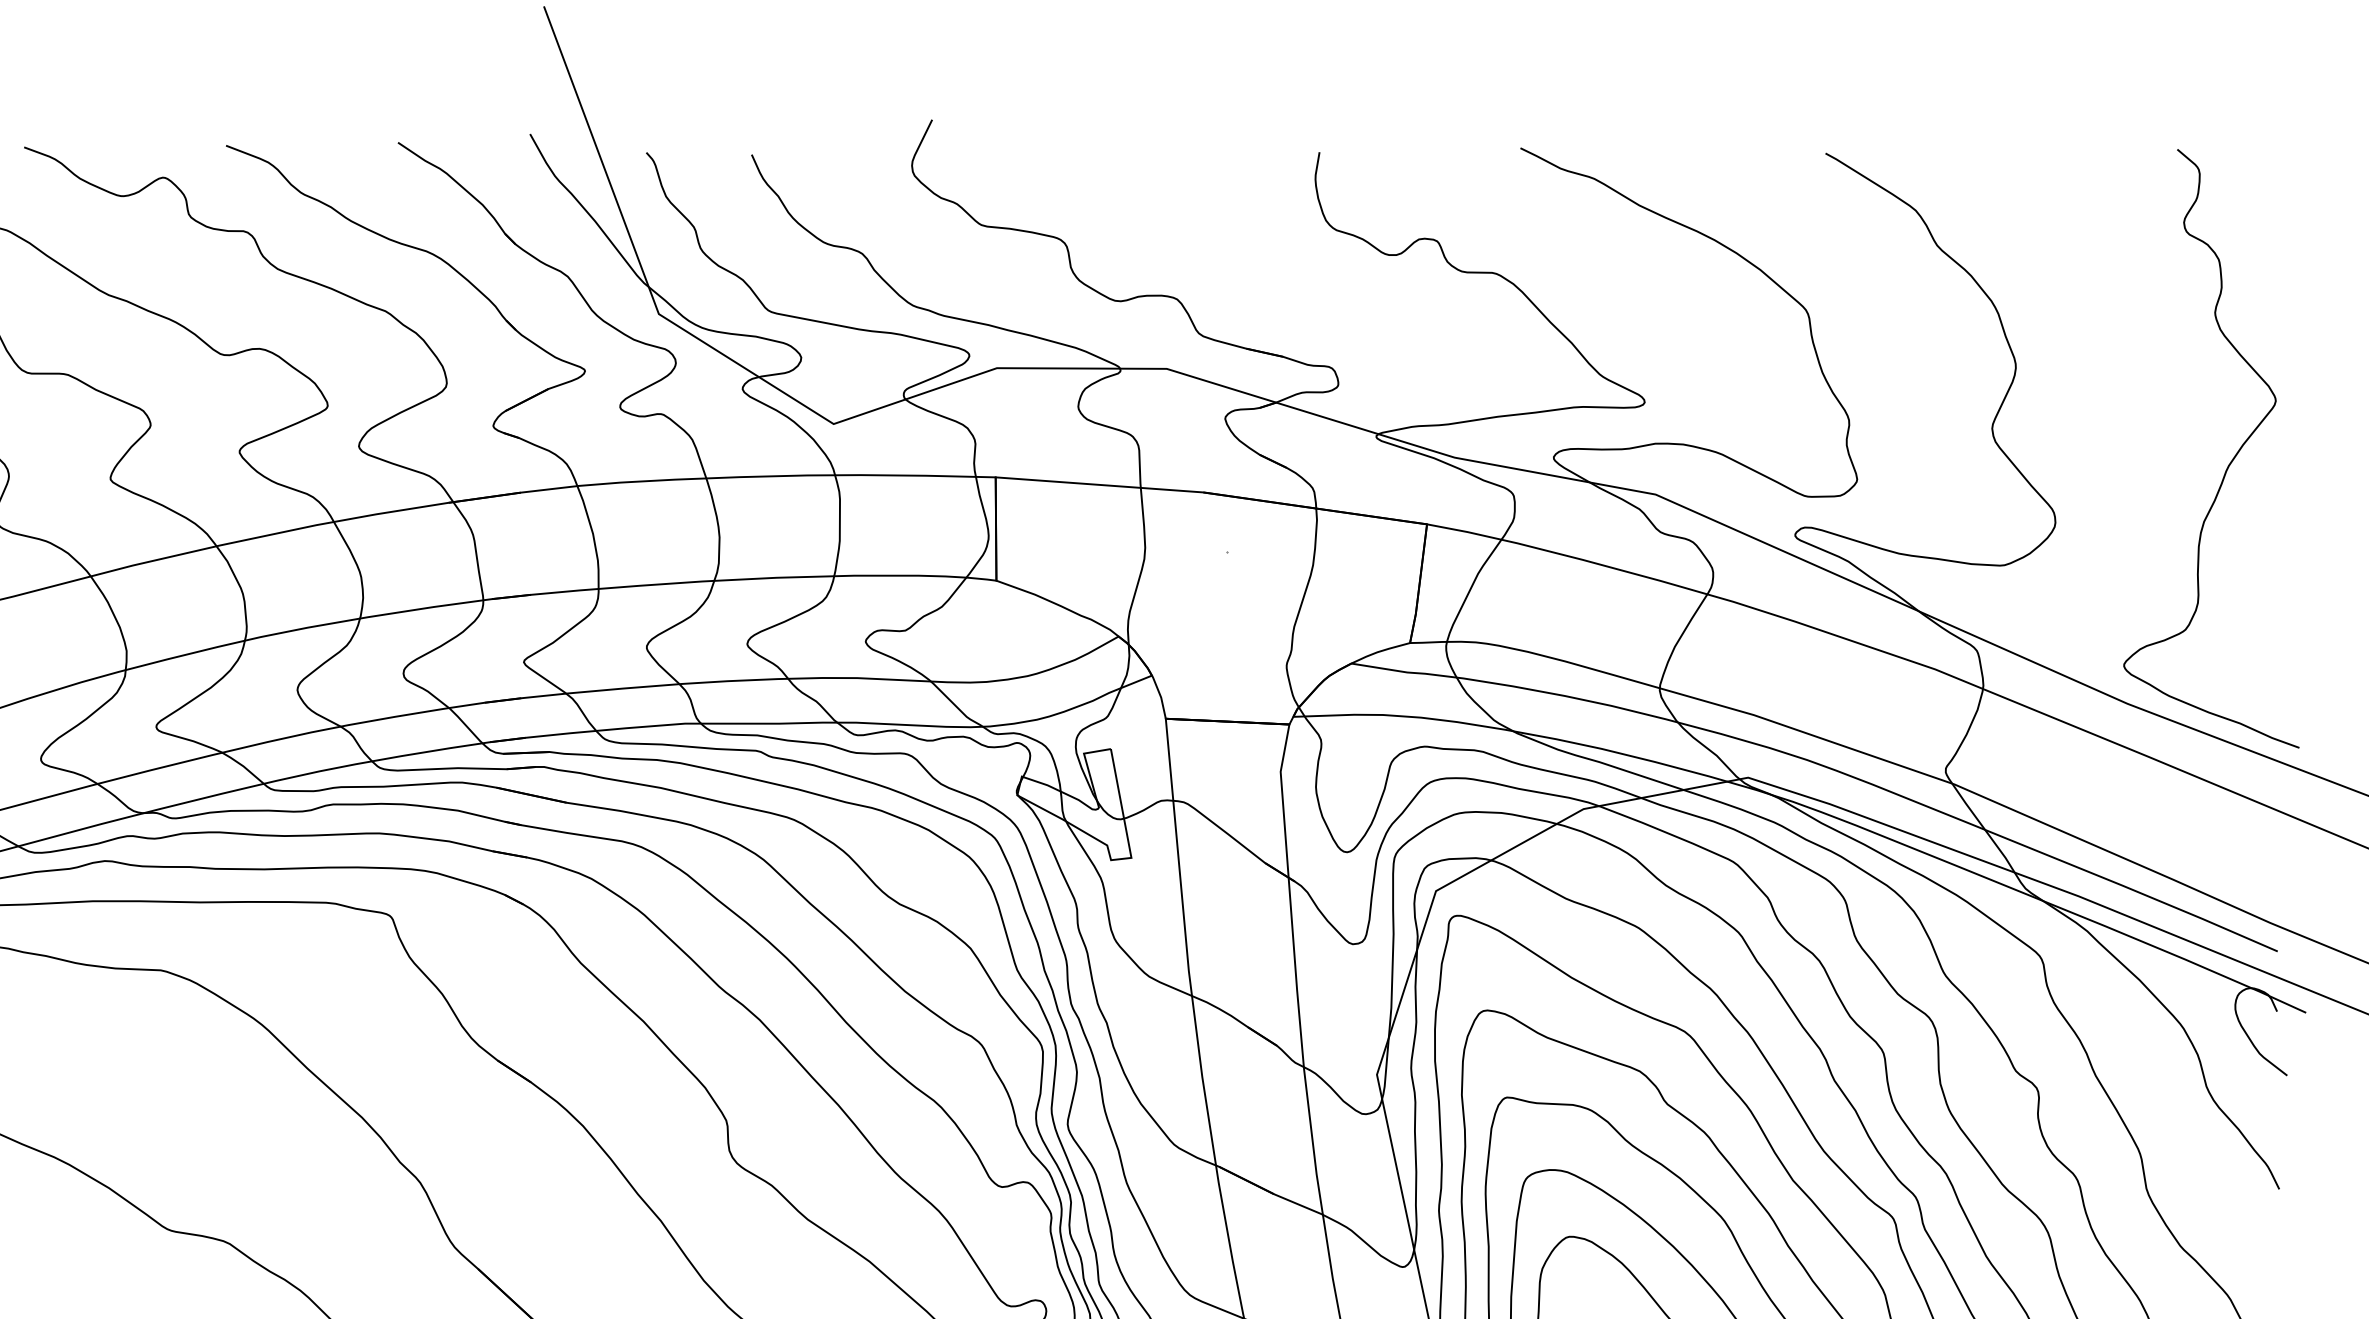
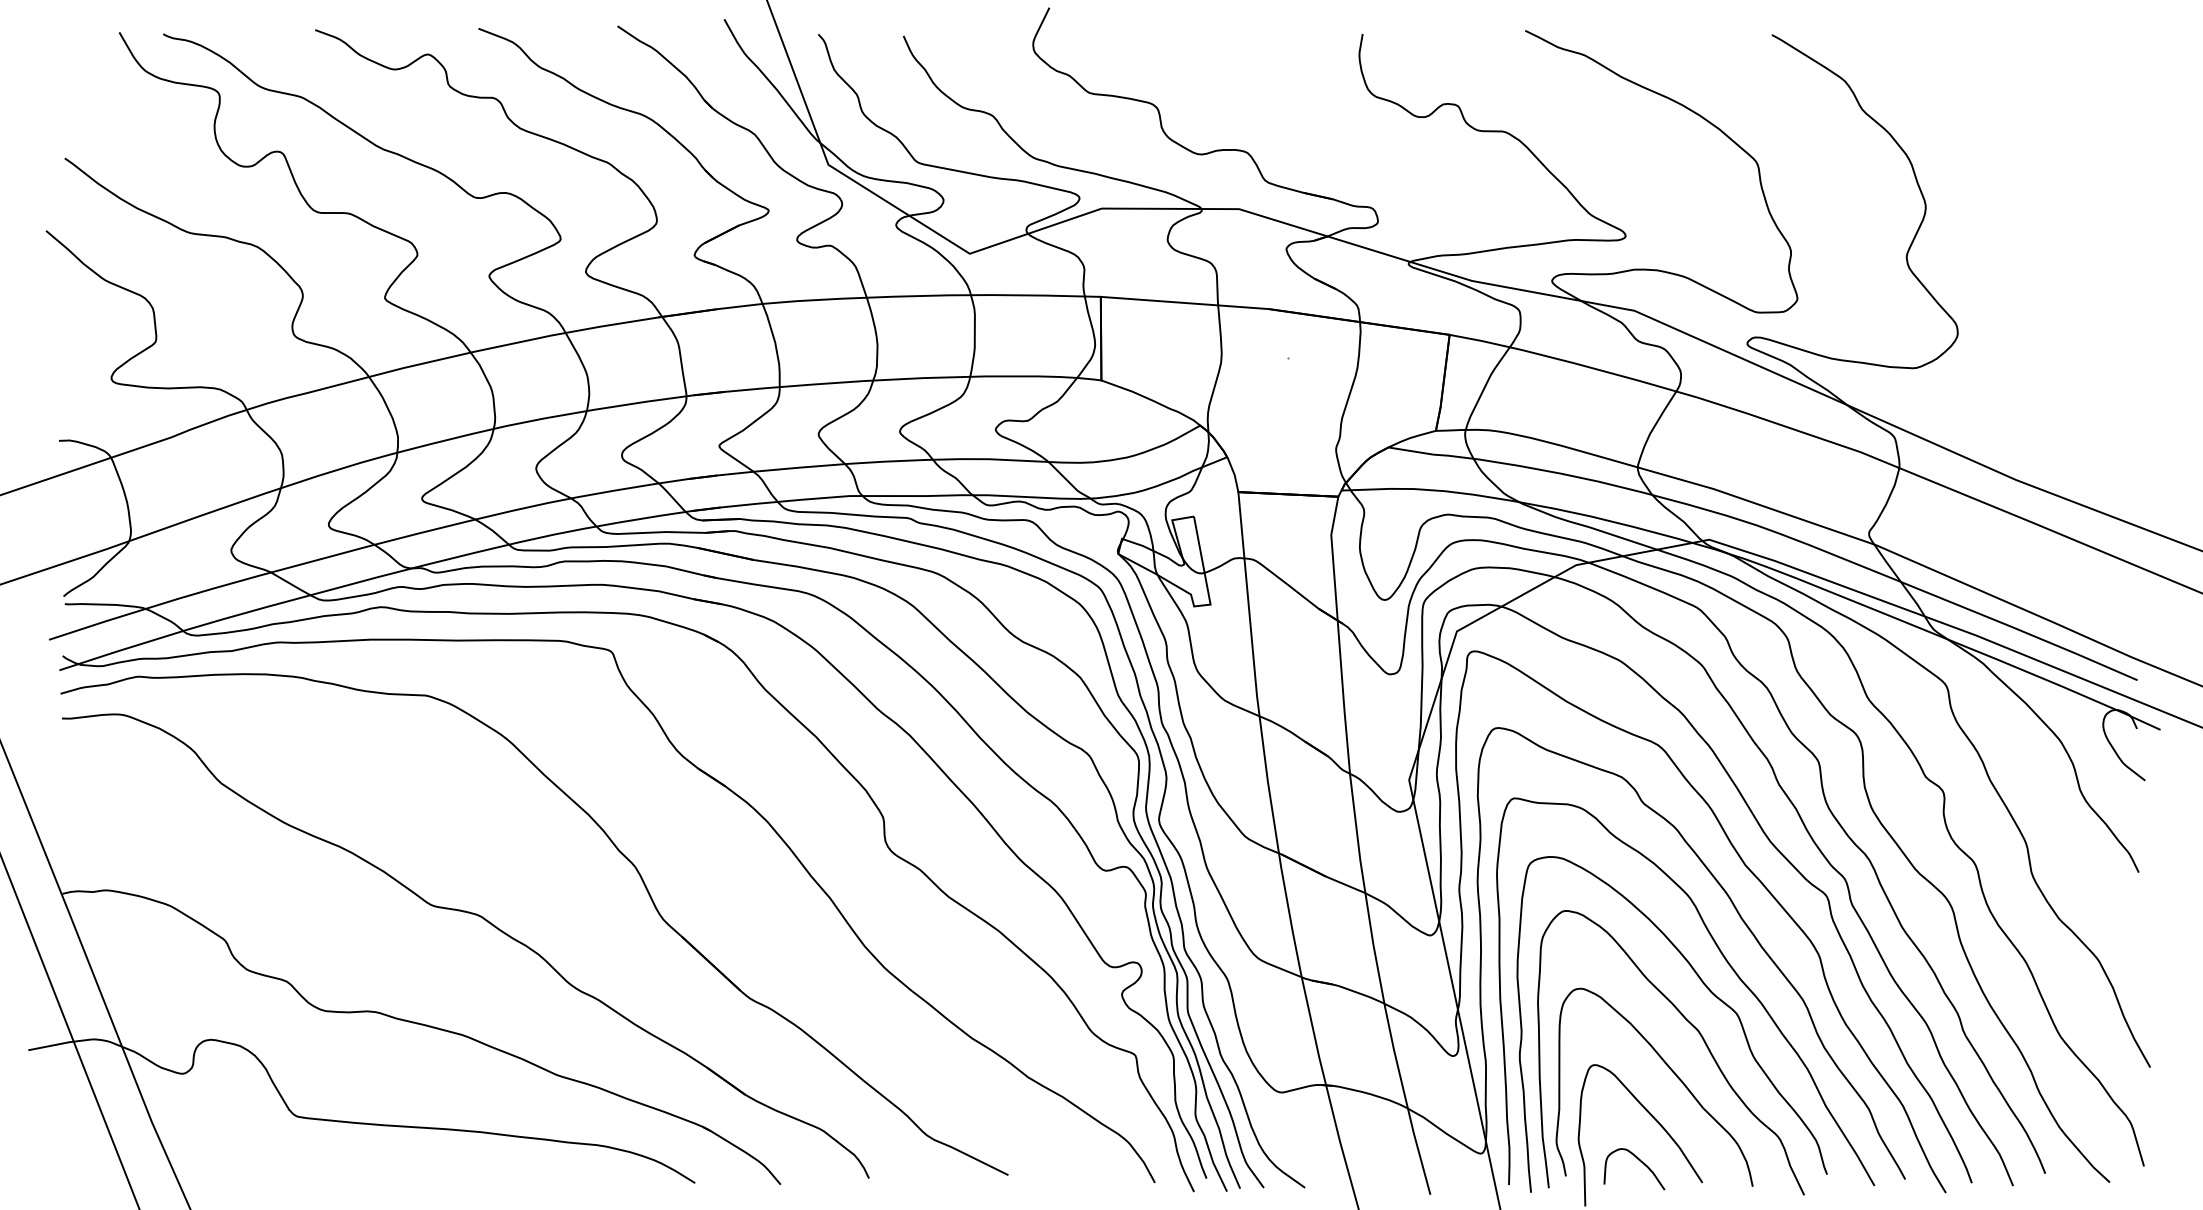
curve: (2230, 460) -> (2099, 283), removed

